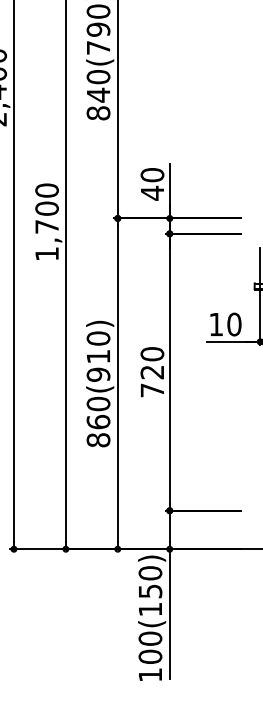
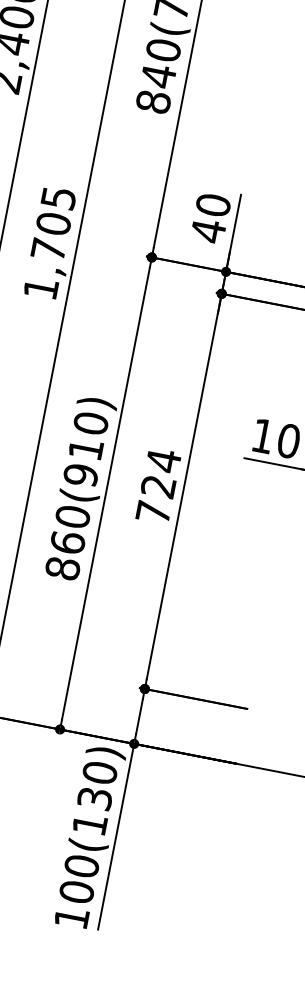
text: (46, 190) -> (57, 197), 1,700 -> 1,705
text: (152, 353) -> (163, 459), 720 -> 724
text: (149, 590) -> (93, 797), 100(150) -> 100(130)

